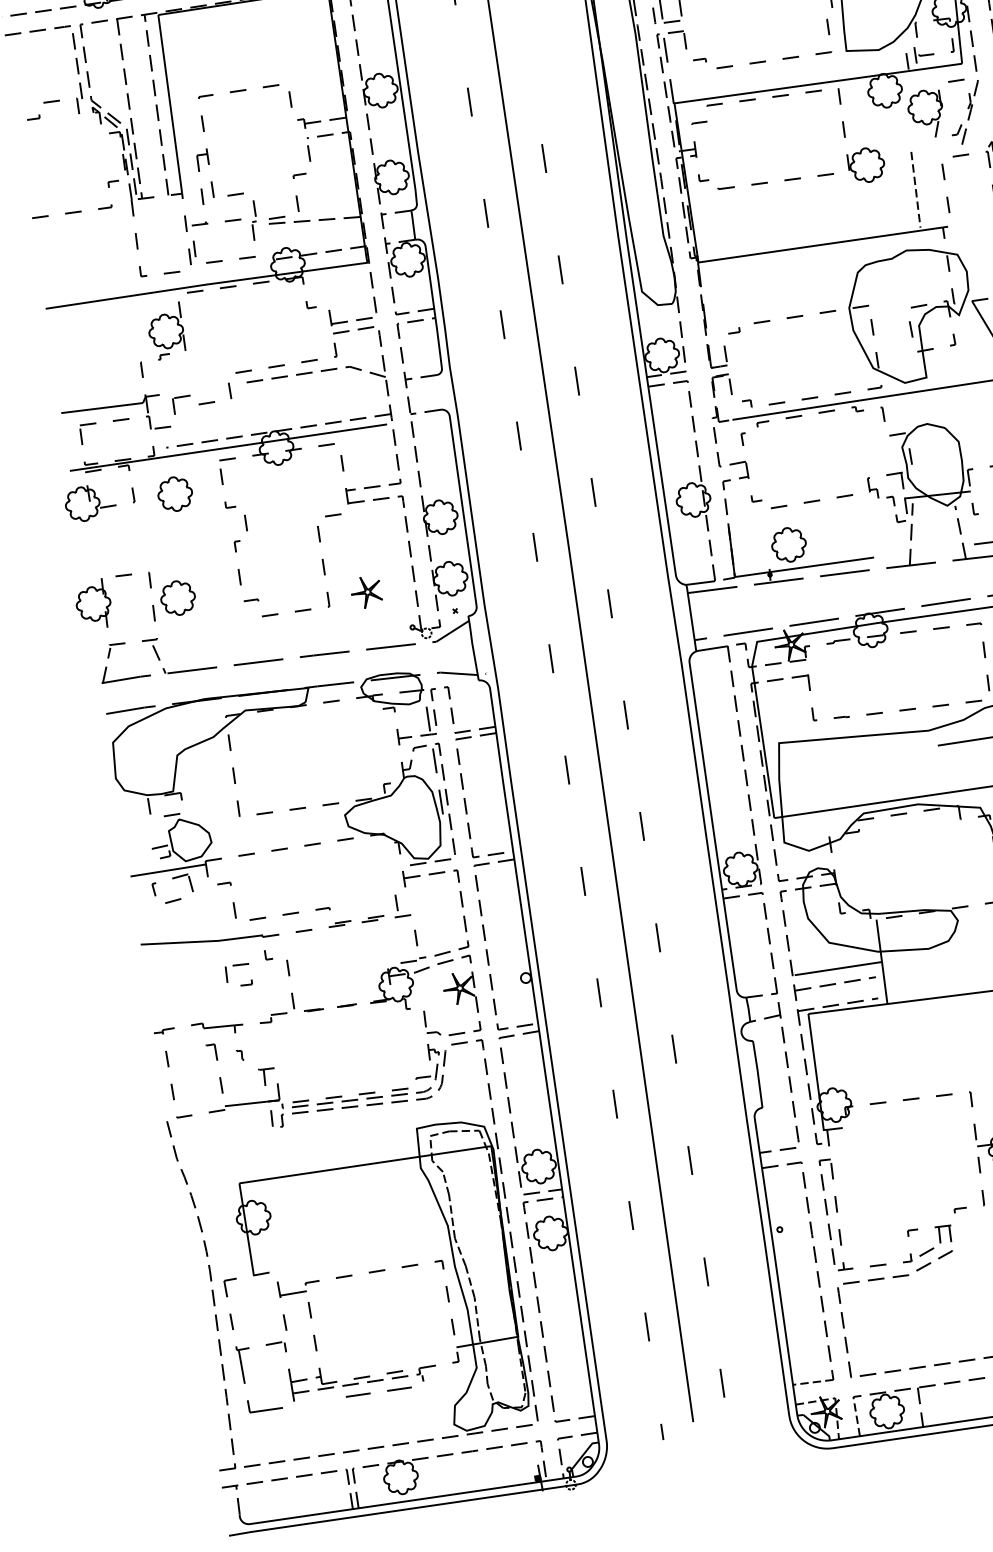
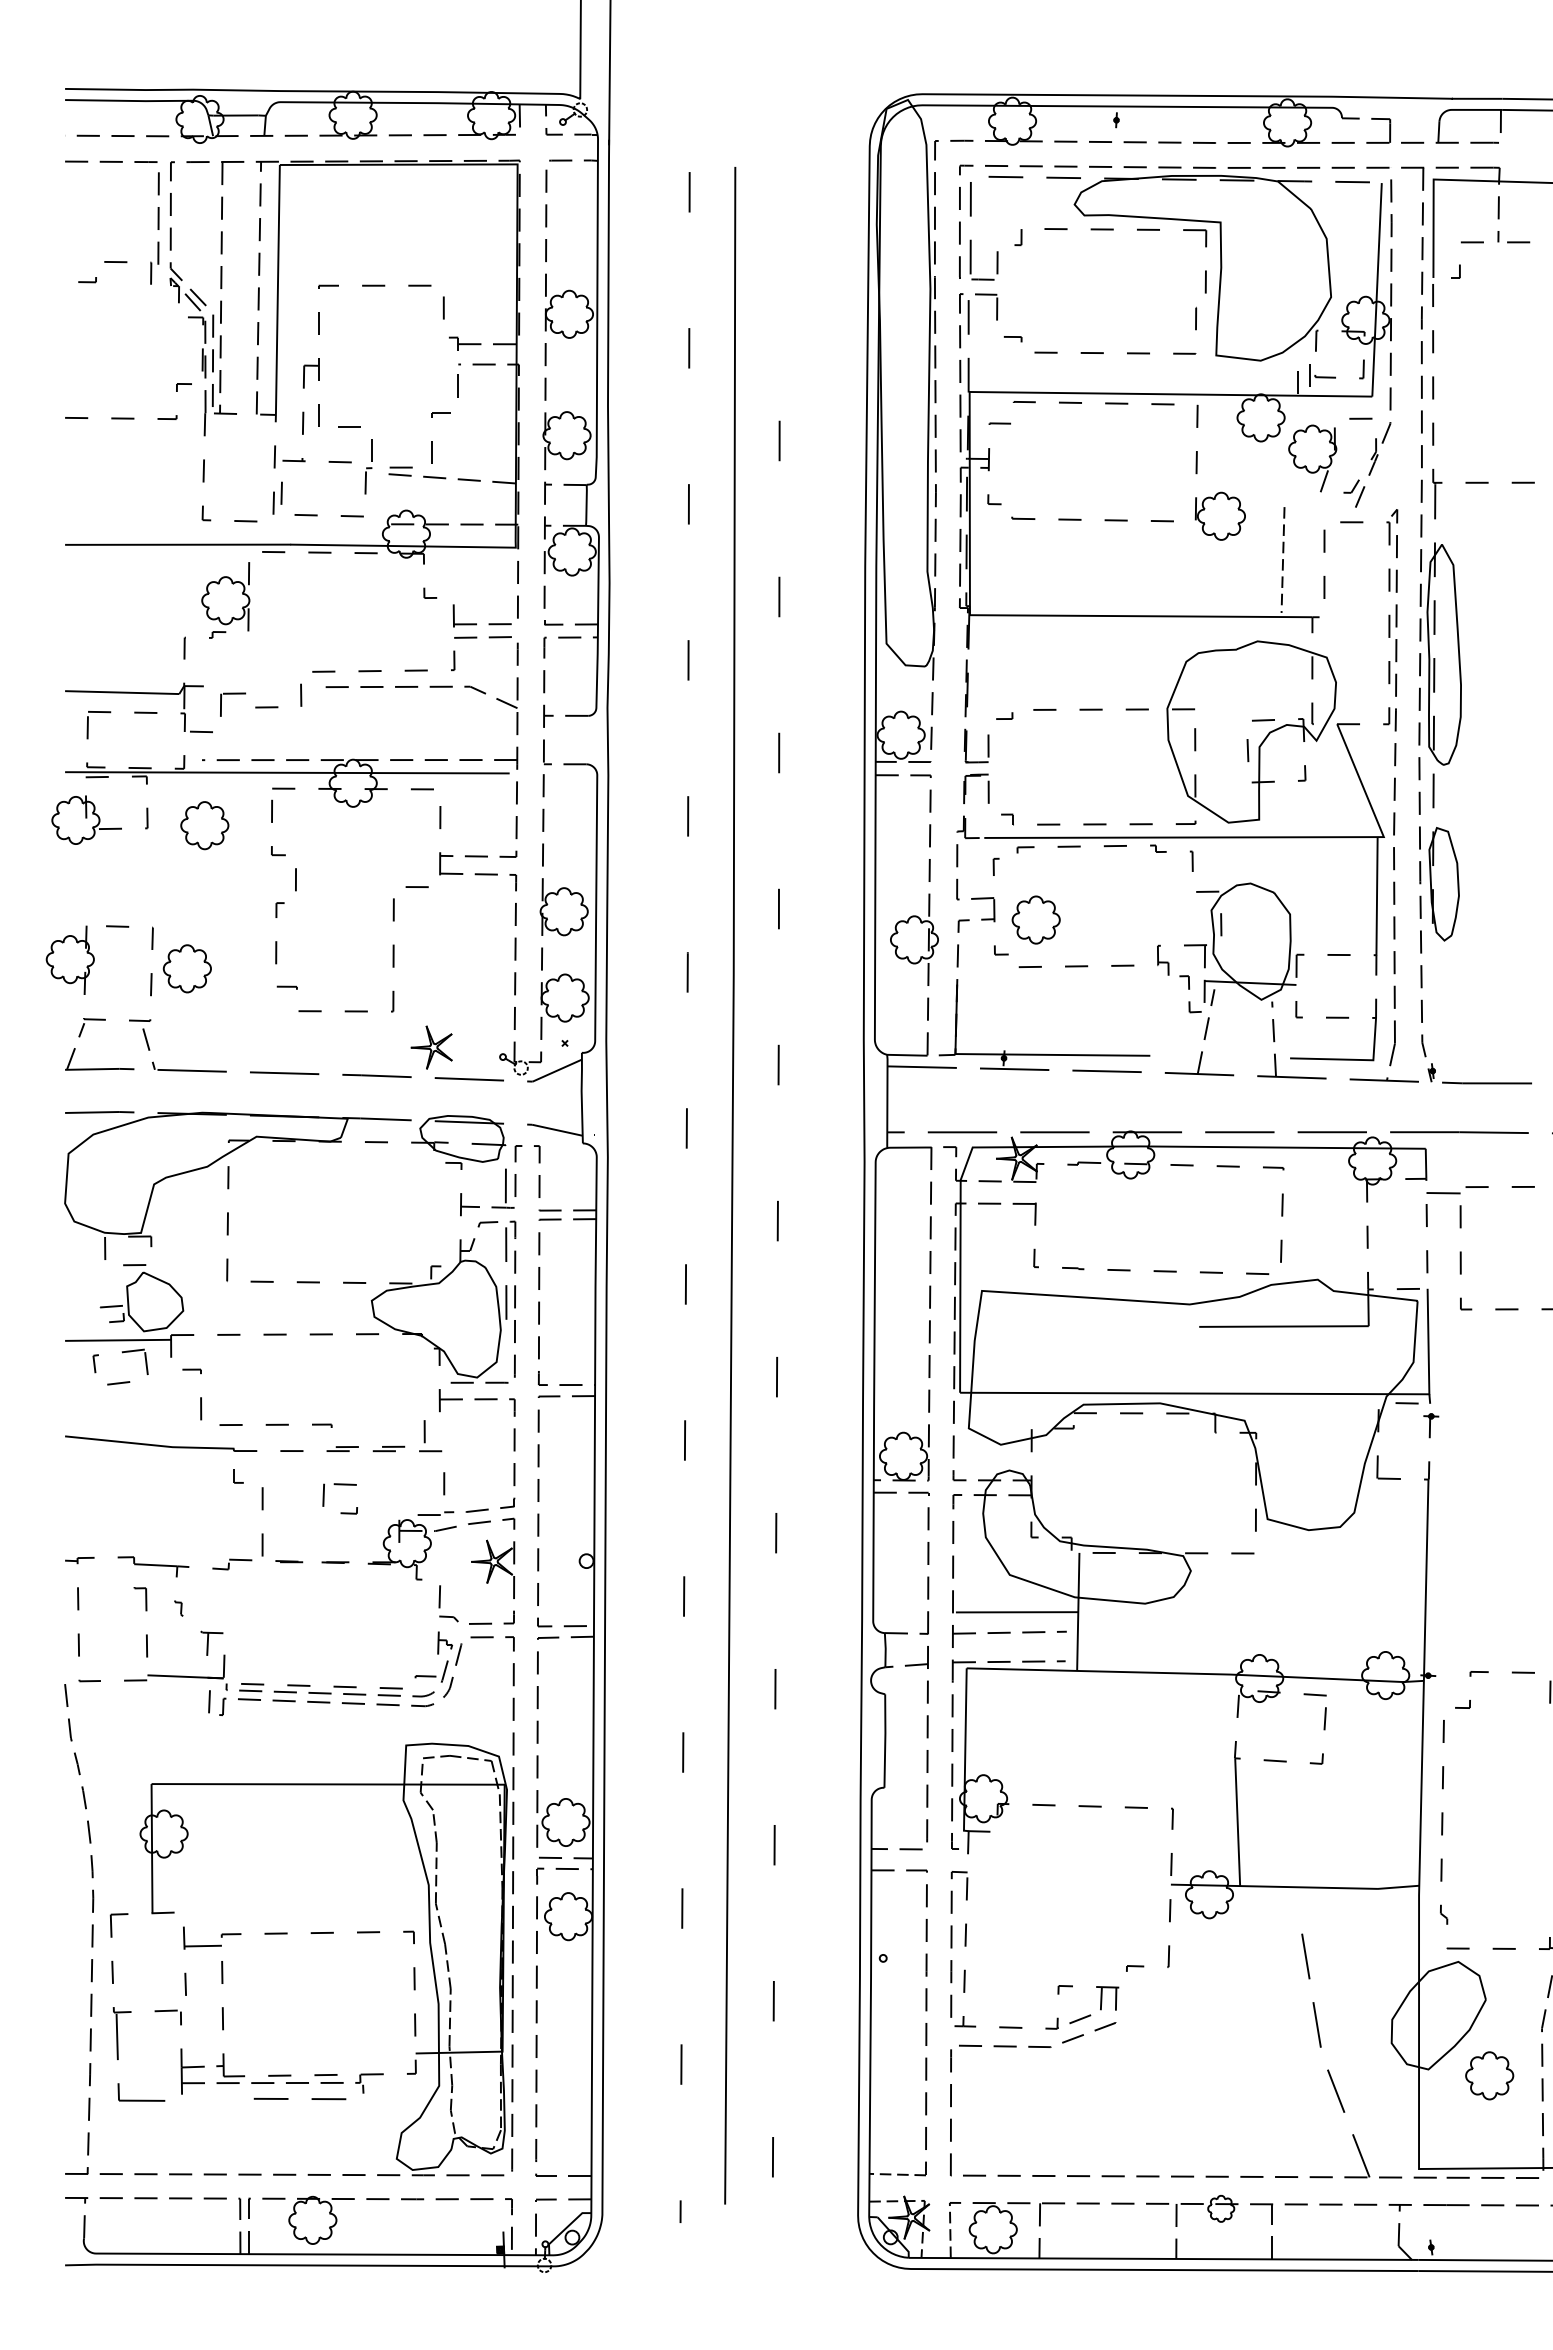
part: (788, 544) -> (1035, 919), moved
part: (366, 592) -> (431, 1047), moved
part: (236, 966) -> (339, 1485), moved

